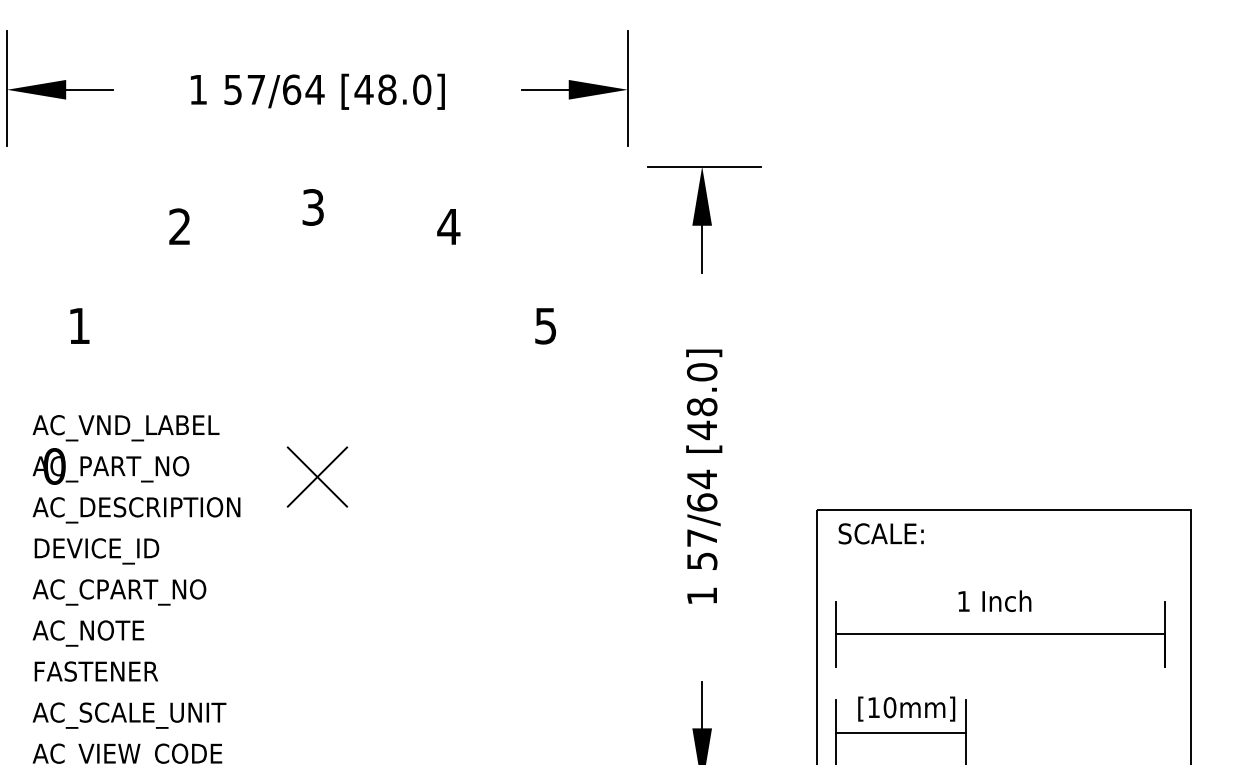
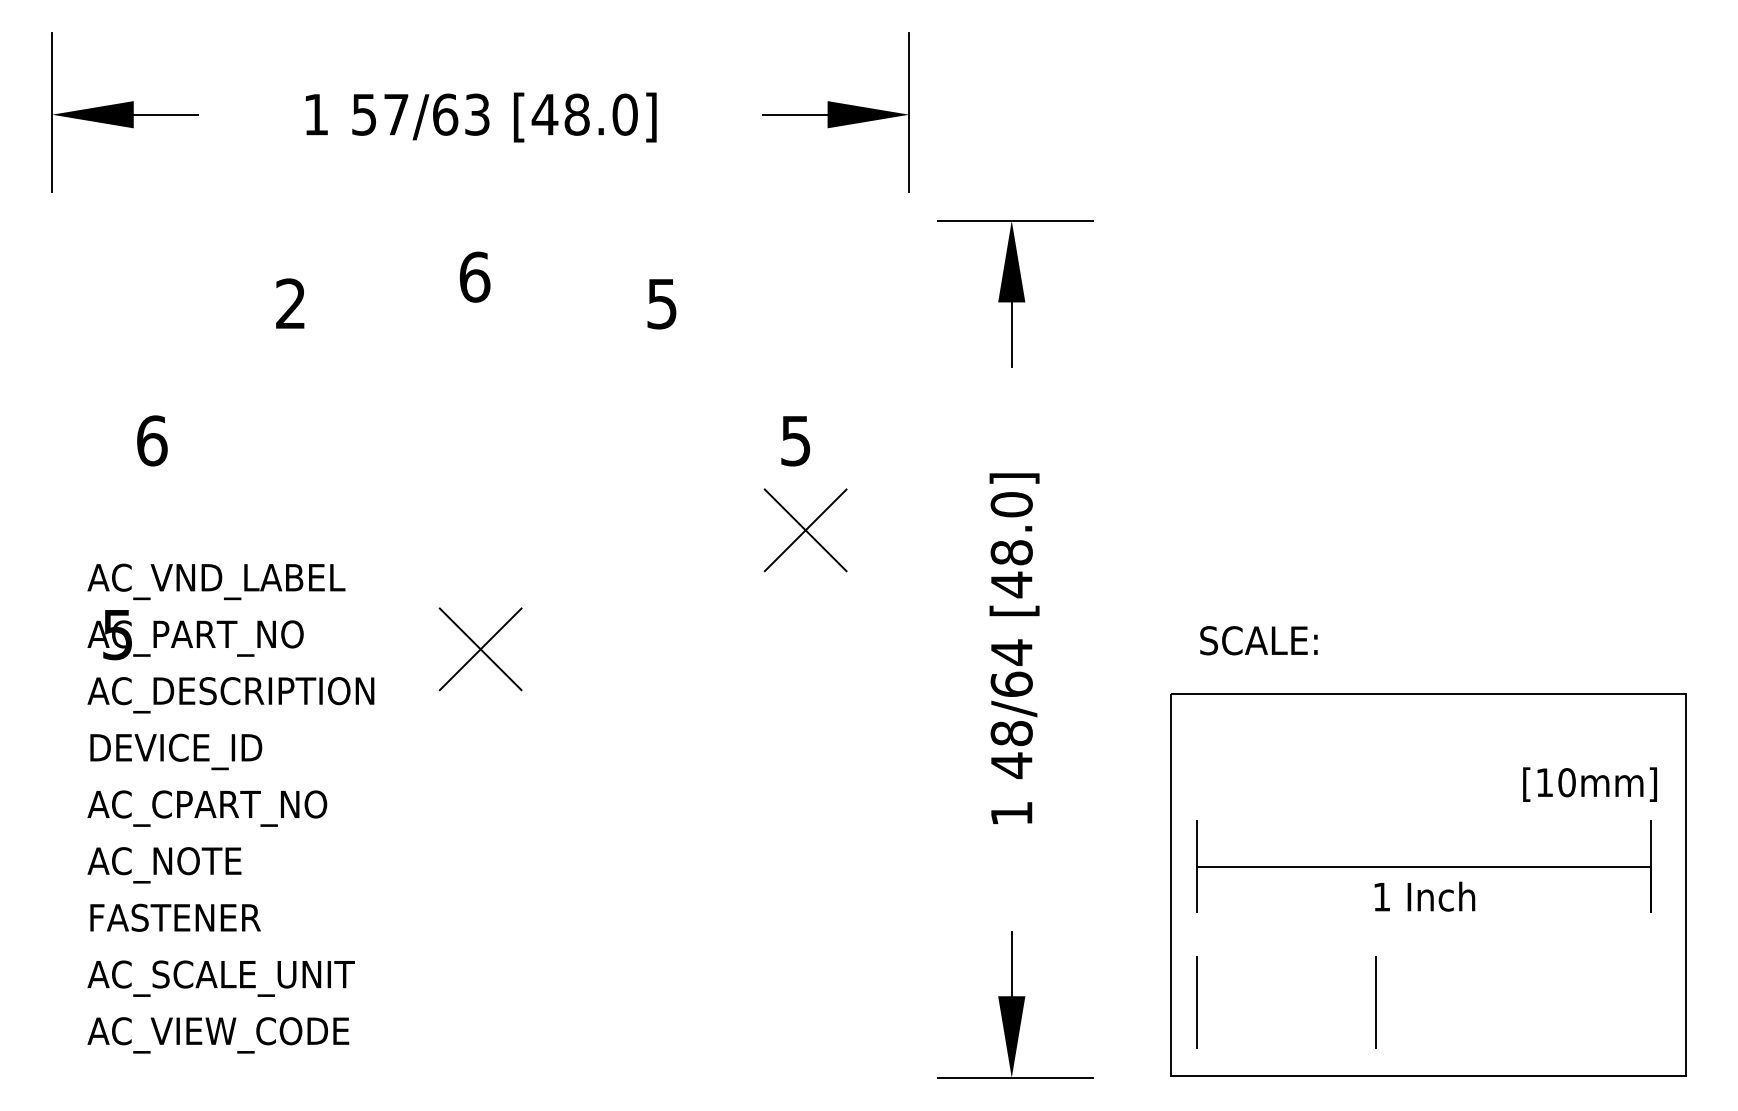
text: (315, 89) -> (477, 114), 57/64 -> 57/63
text: (312, 206) -> (474, 276), 3 -> 6
text: (448, 227) -> (661, 304), 4 -> 5
text: (79, 325) -> (152, 440), 1 -> 6
part: (552, 390) -> (805, 530), added
text: (54, 466) -> (117, 634), 0 -> 5
text: (880, 533) -> (1258, 640), moved
text: (701, 550) -> (1011, 750), 57/64 -> 48/64
text: (994, 601) -> (1424, 896), moved
text: (906, 708) -> (1589, 784), moved
line: (901, 732) -> (1286, 1002), removed

